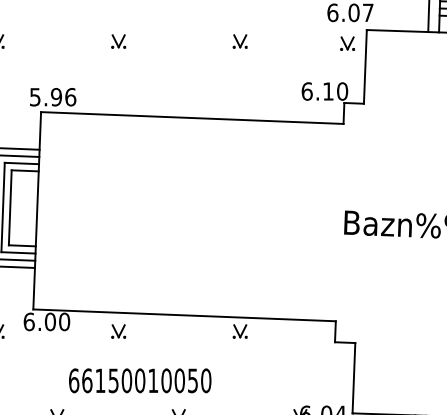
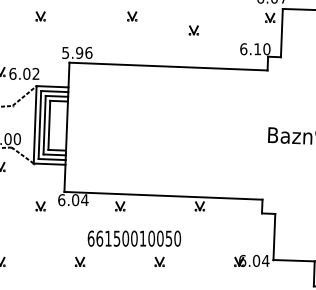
part: (118, 41) -> (132, 16), moved
part: (239, 41) -> (193, 30), moved
text: (63, 322) -> (84, 200), 6.00 -> 6.04

